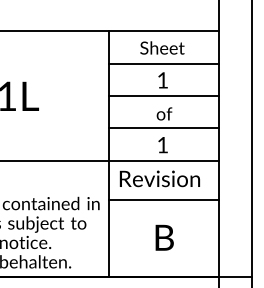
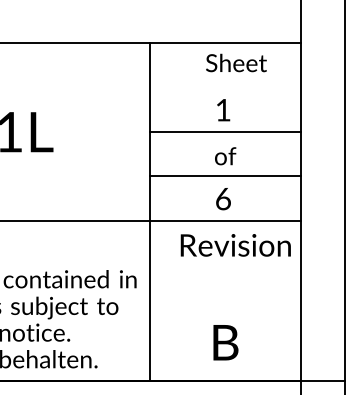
text: (162, 47) -> (236, 62), moved
line: (164, 63) -> (225, 87), removed
text: (162, 145) -> (222, 199), 1 -> 6
text: (159, 178) -> (235, 244), moved
line: (164, 199) -> (225, 273), removed
text: (164, 237) -> (225, 342), moved

